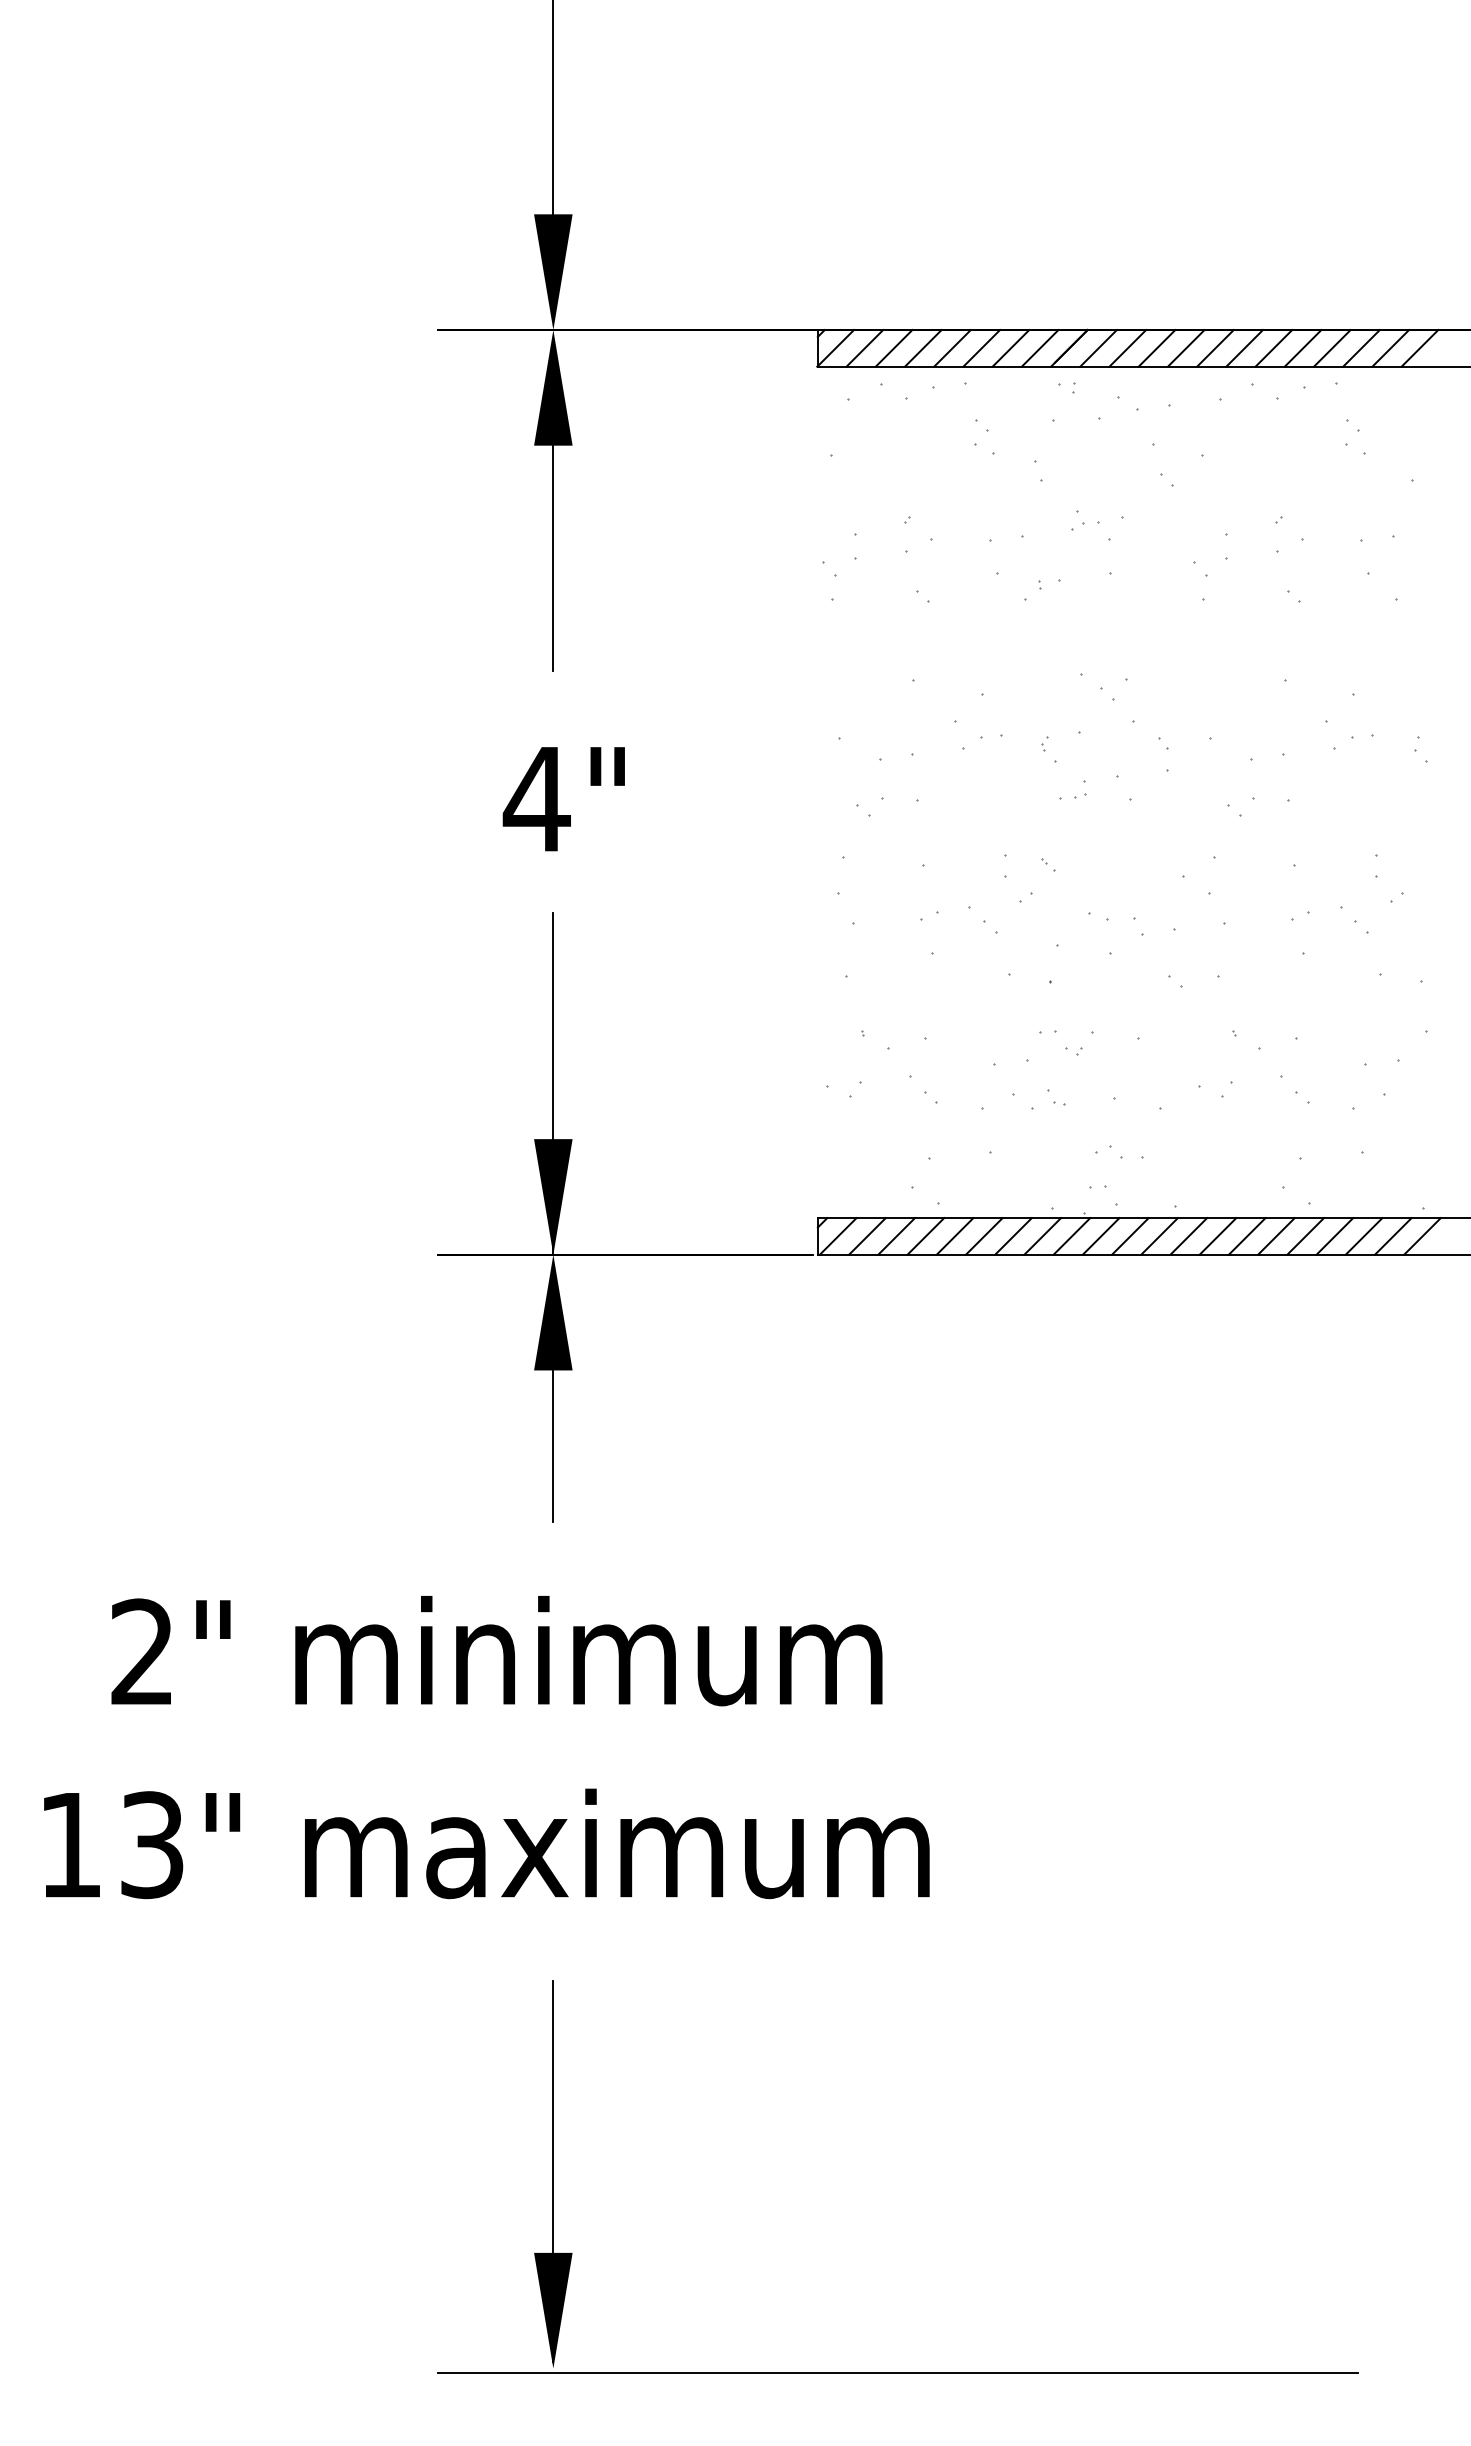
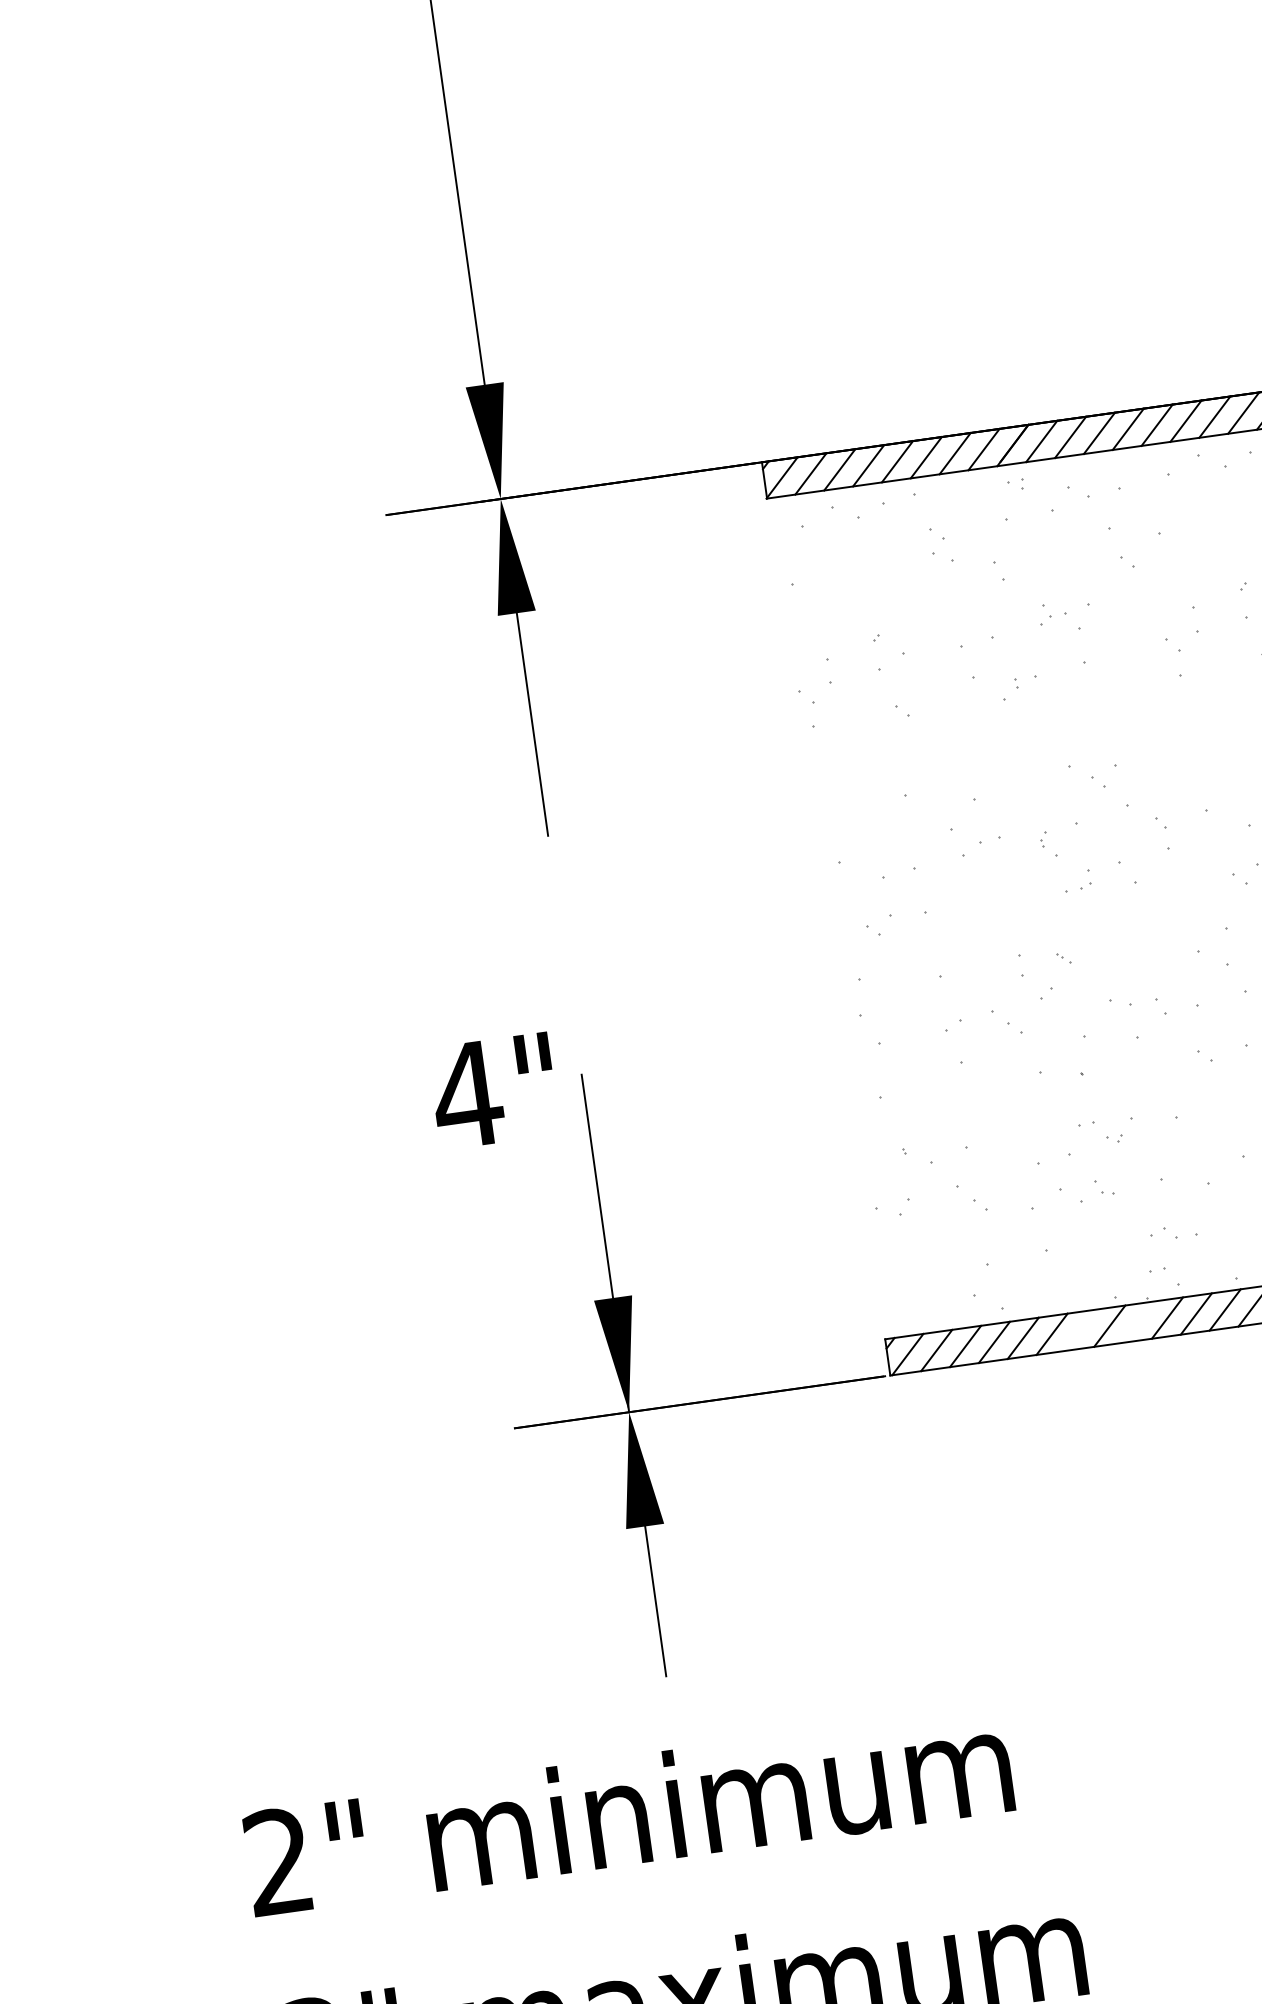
text: (563, 799) -> (493, 1091), moved
line: (1013, 1236) -> (1080, 1330), removed
line: (1071, 1236) -> (1138, 1322), removed

